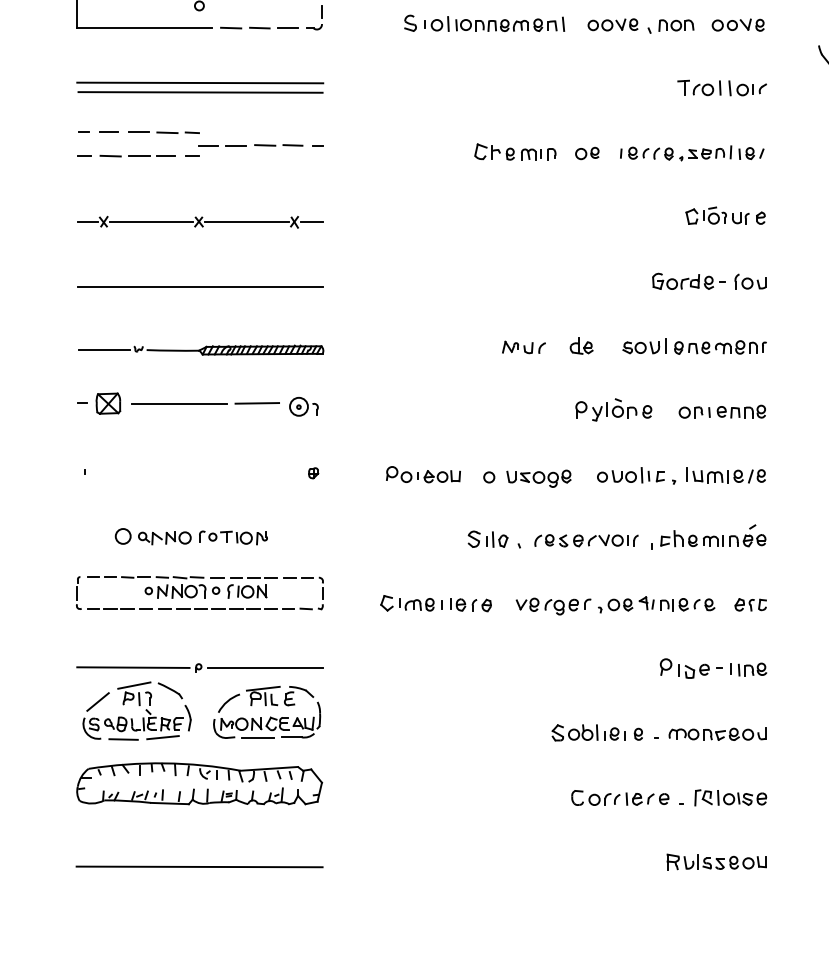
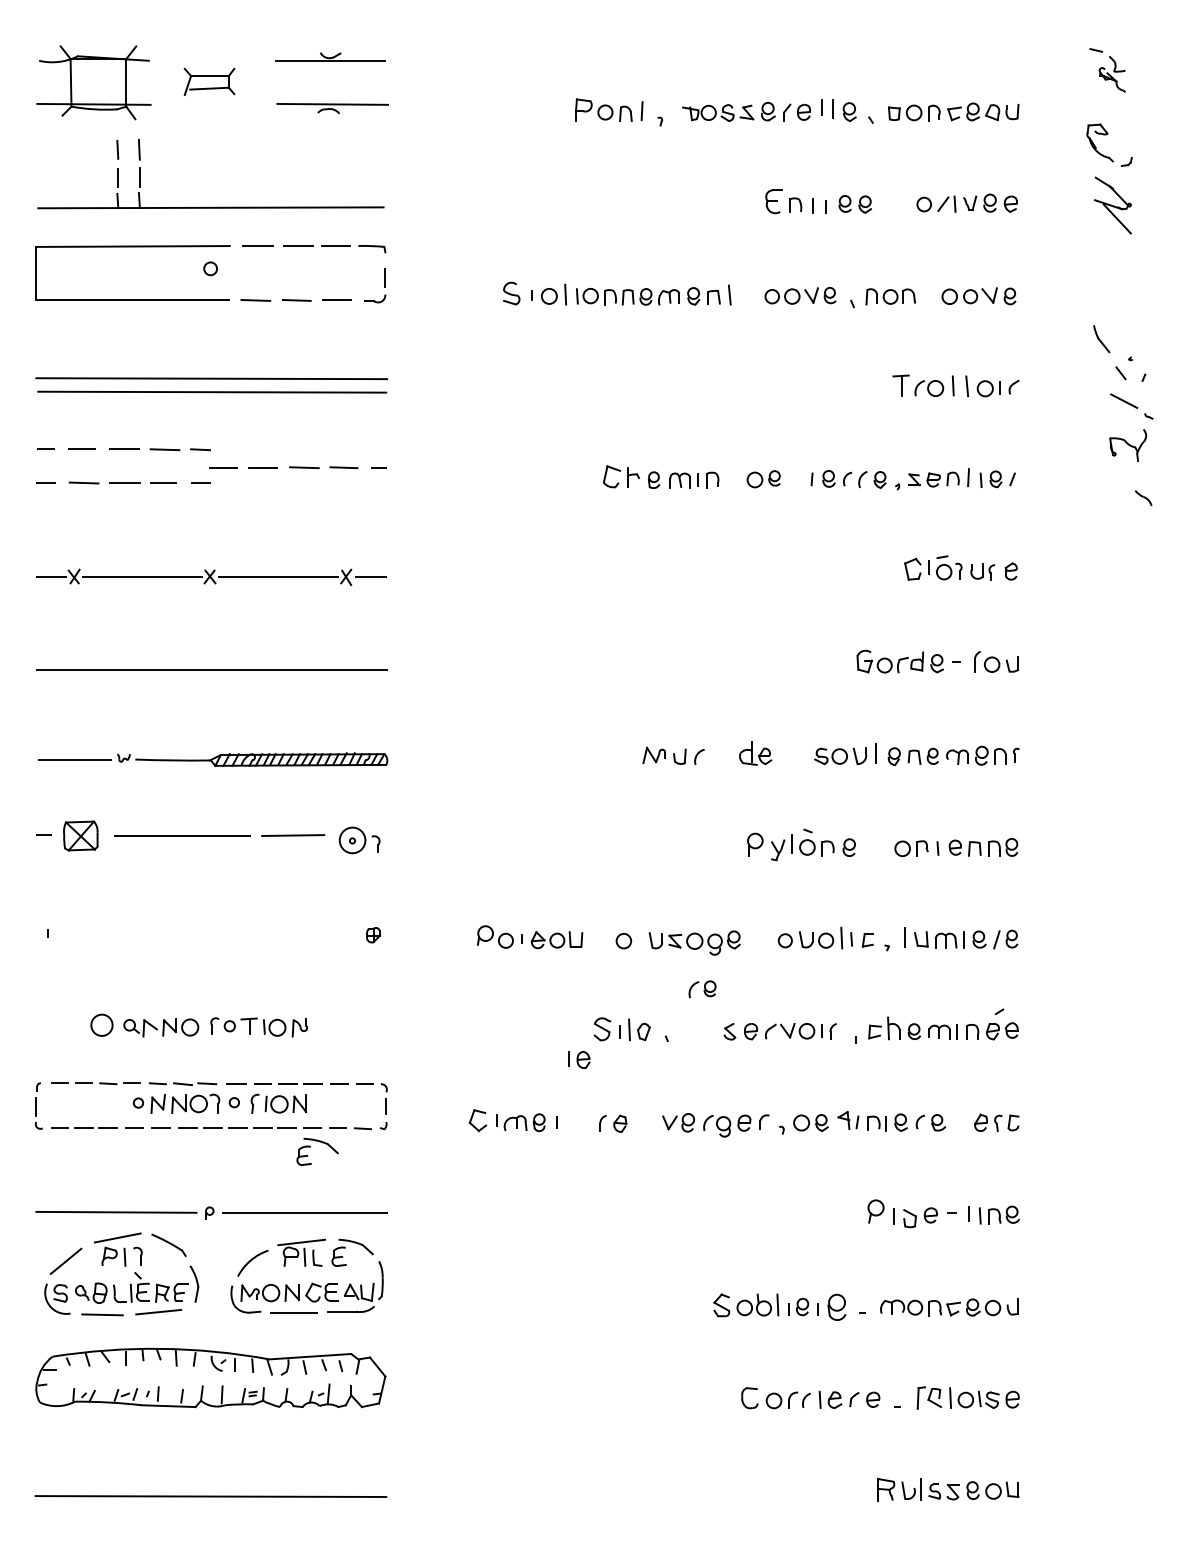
part: (544, 540) -> (702, 989), moved
part: (458, 604) -> (579, 1059), moved
part: (269, 622) -> (310, 1147), added
part: (638, 734) -> (836, 1307), size x1.6

